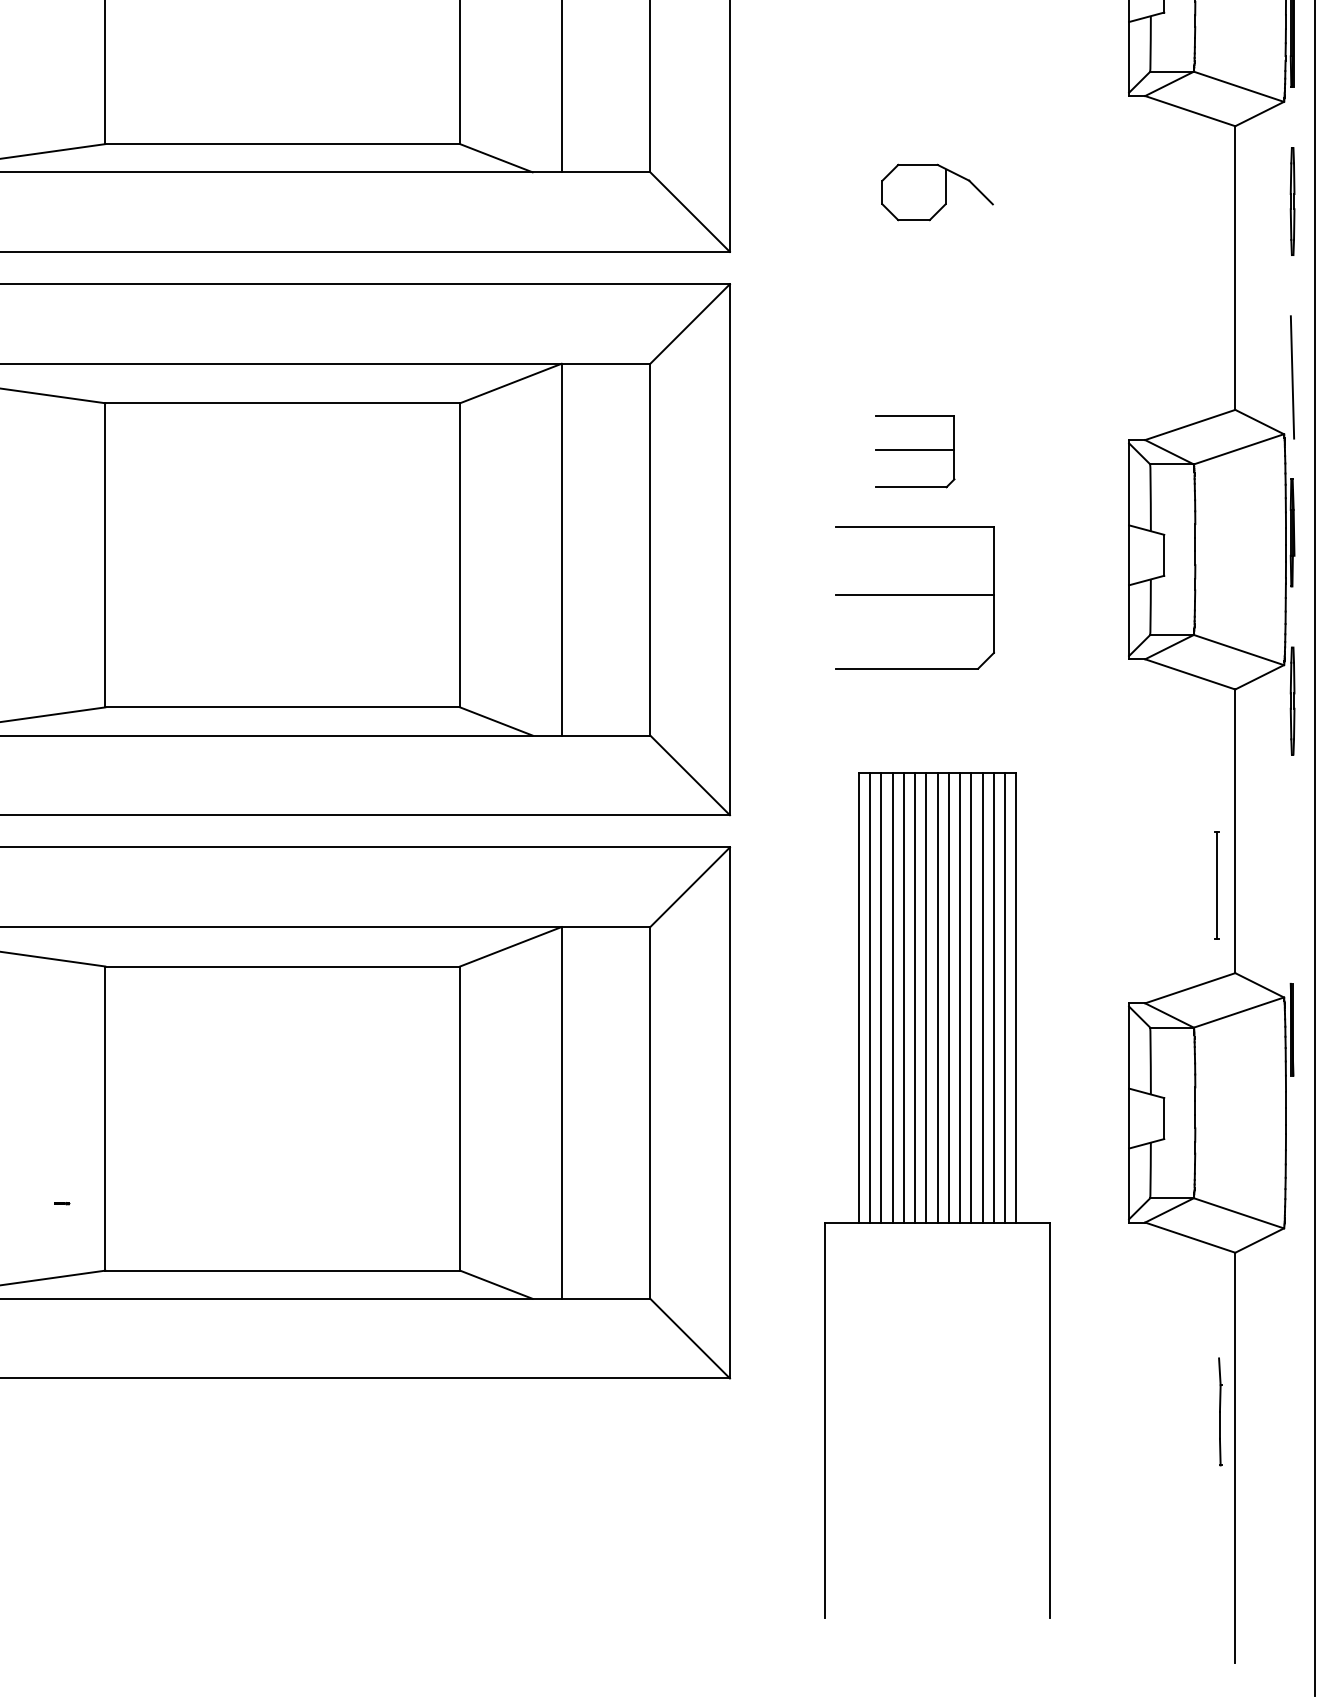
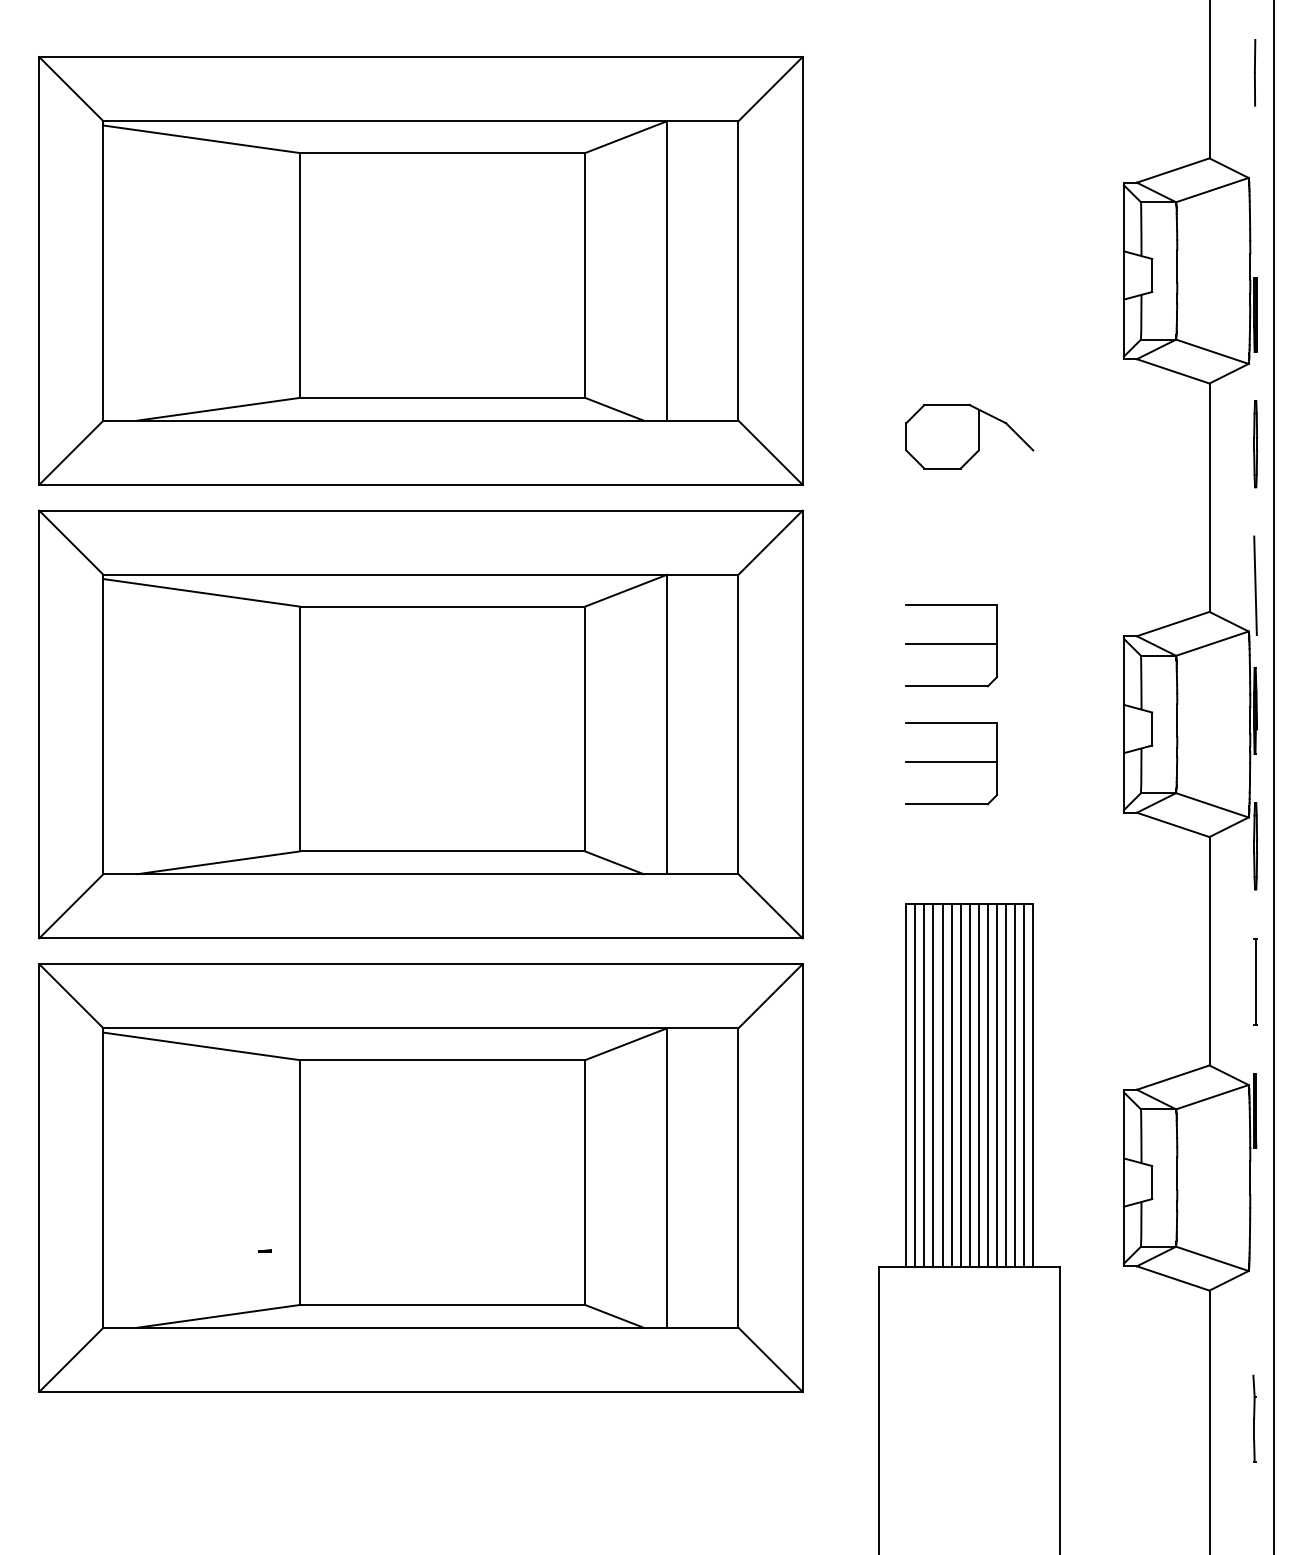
part: (937, 192) -> (969, 436), size x1.43
part: (914, 451) -> (951, 645), size x1.43
part: (914, 598) -> (951, 763), size x0.71
part: (1216, 885) -> (1255, 981), moved
part: (1220, 1411) -> (1254, 1418), moved

